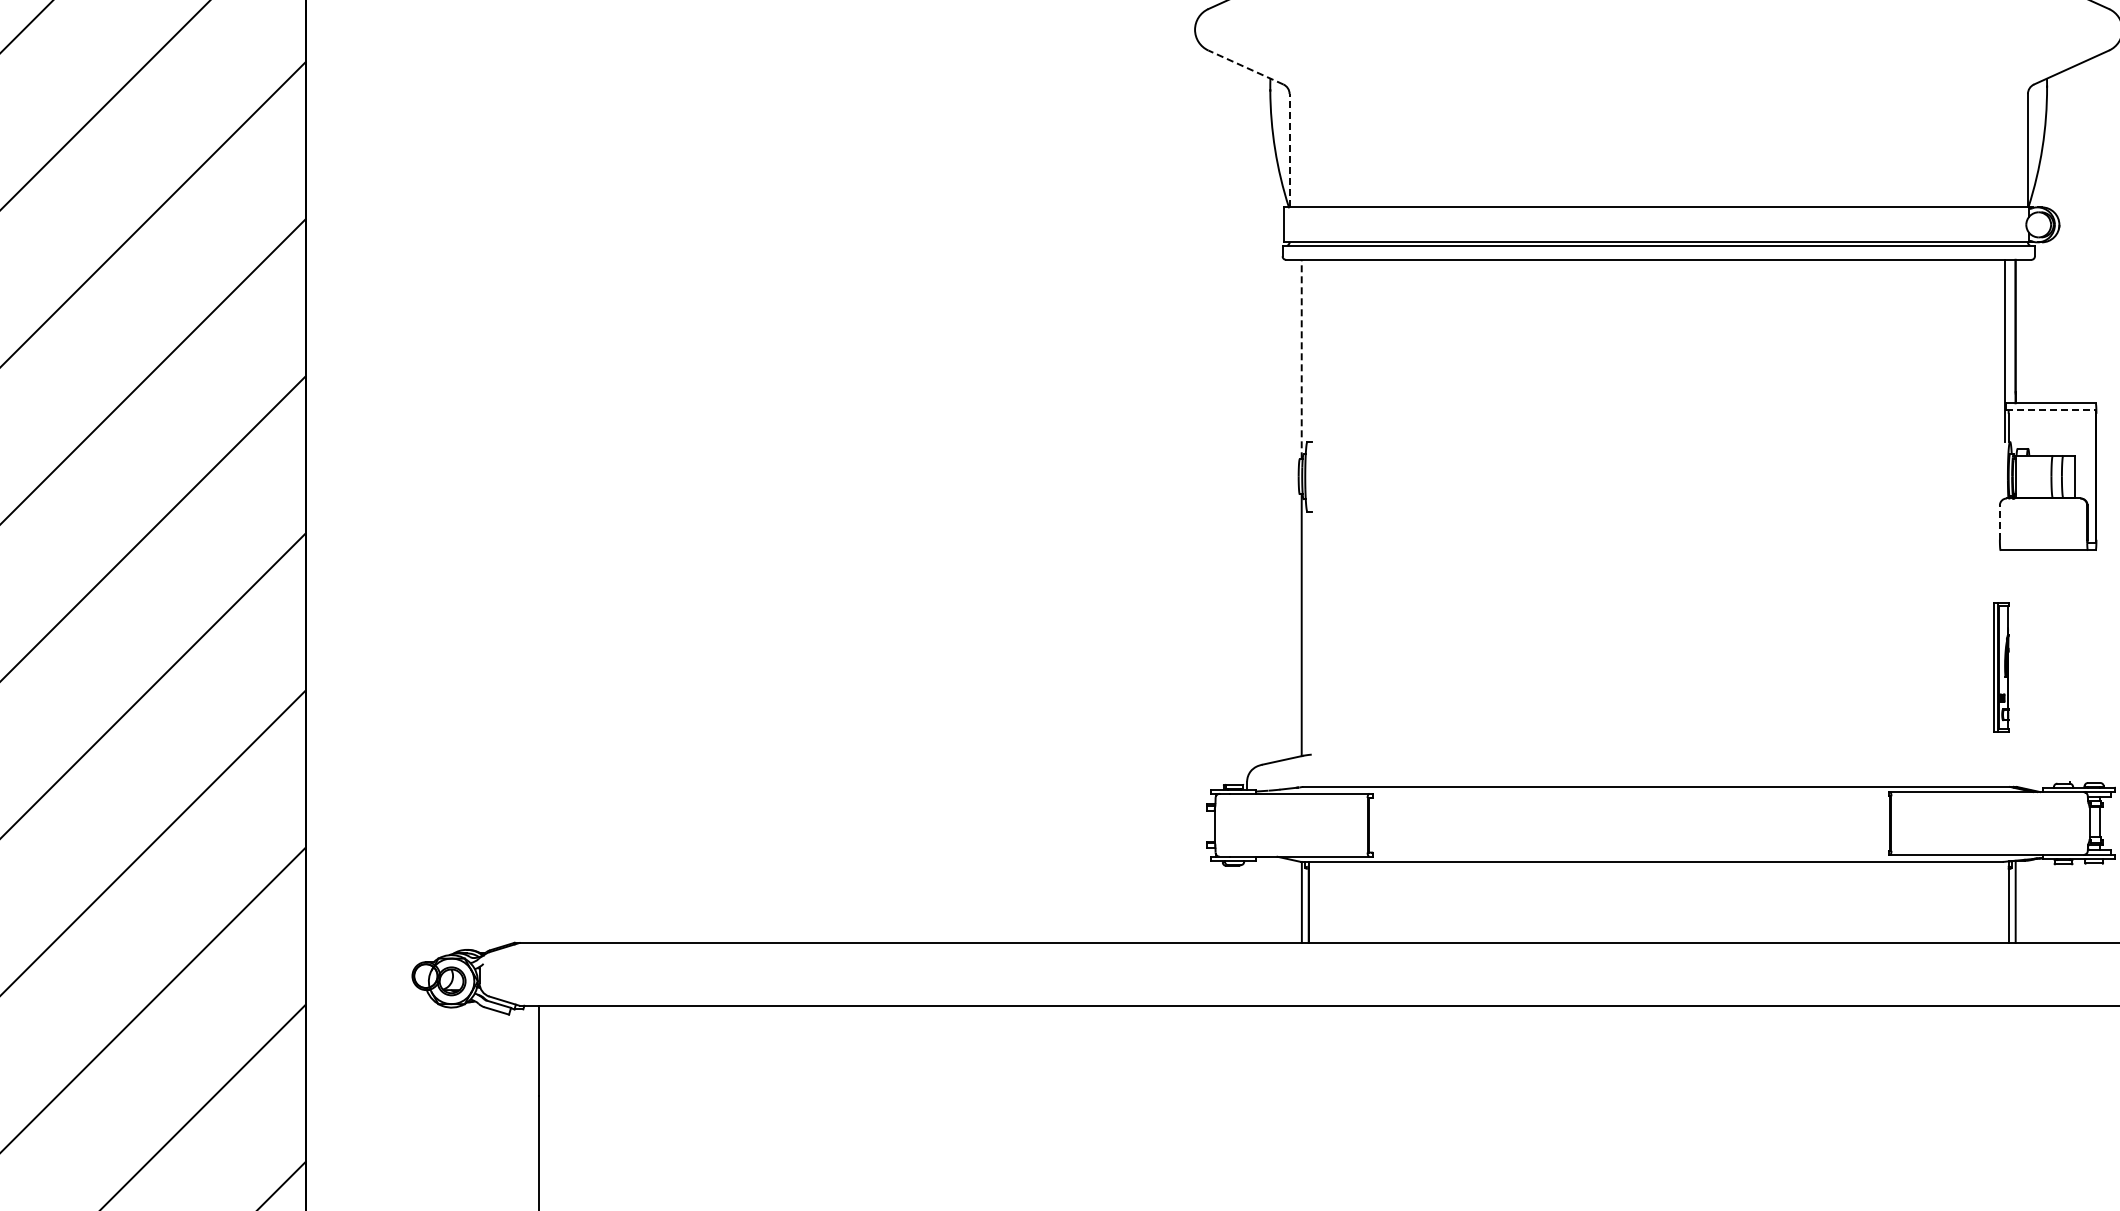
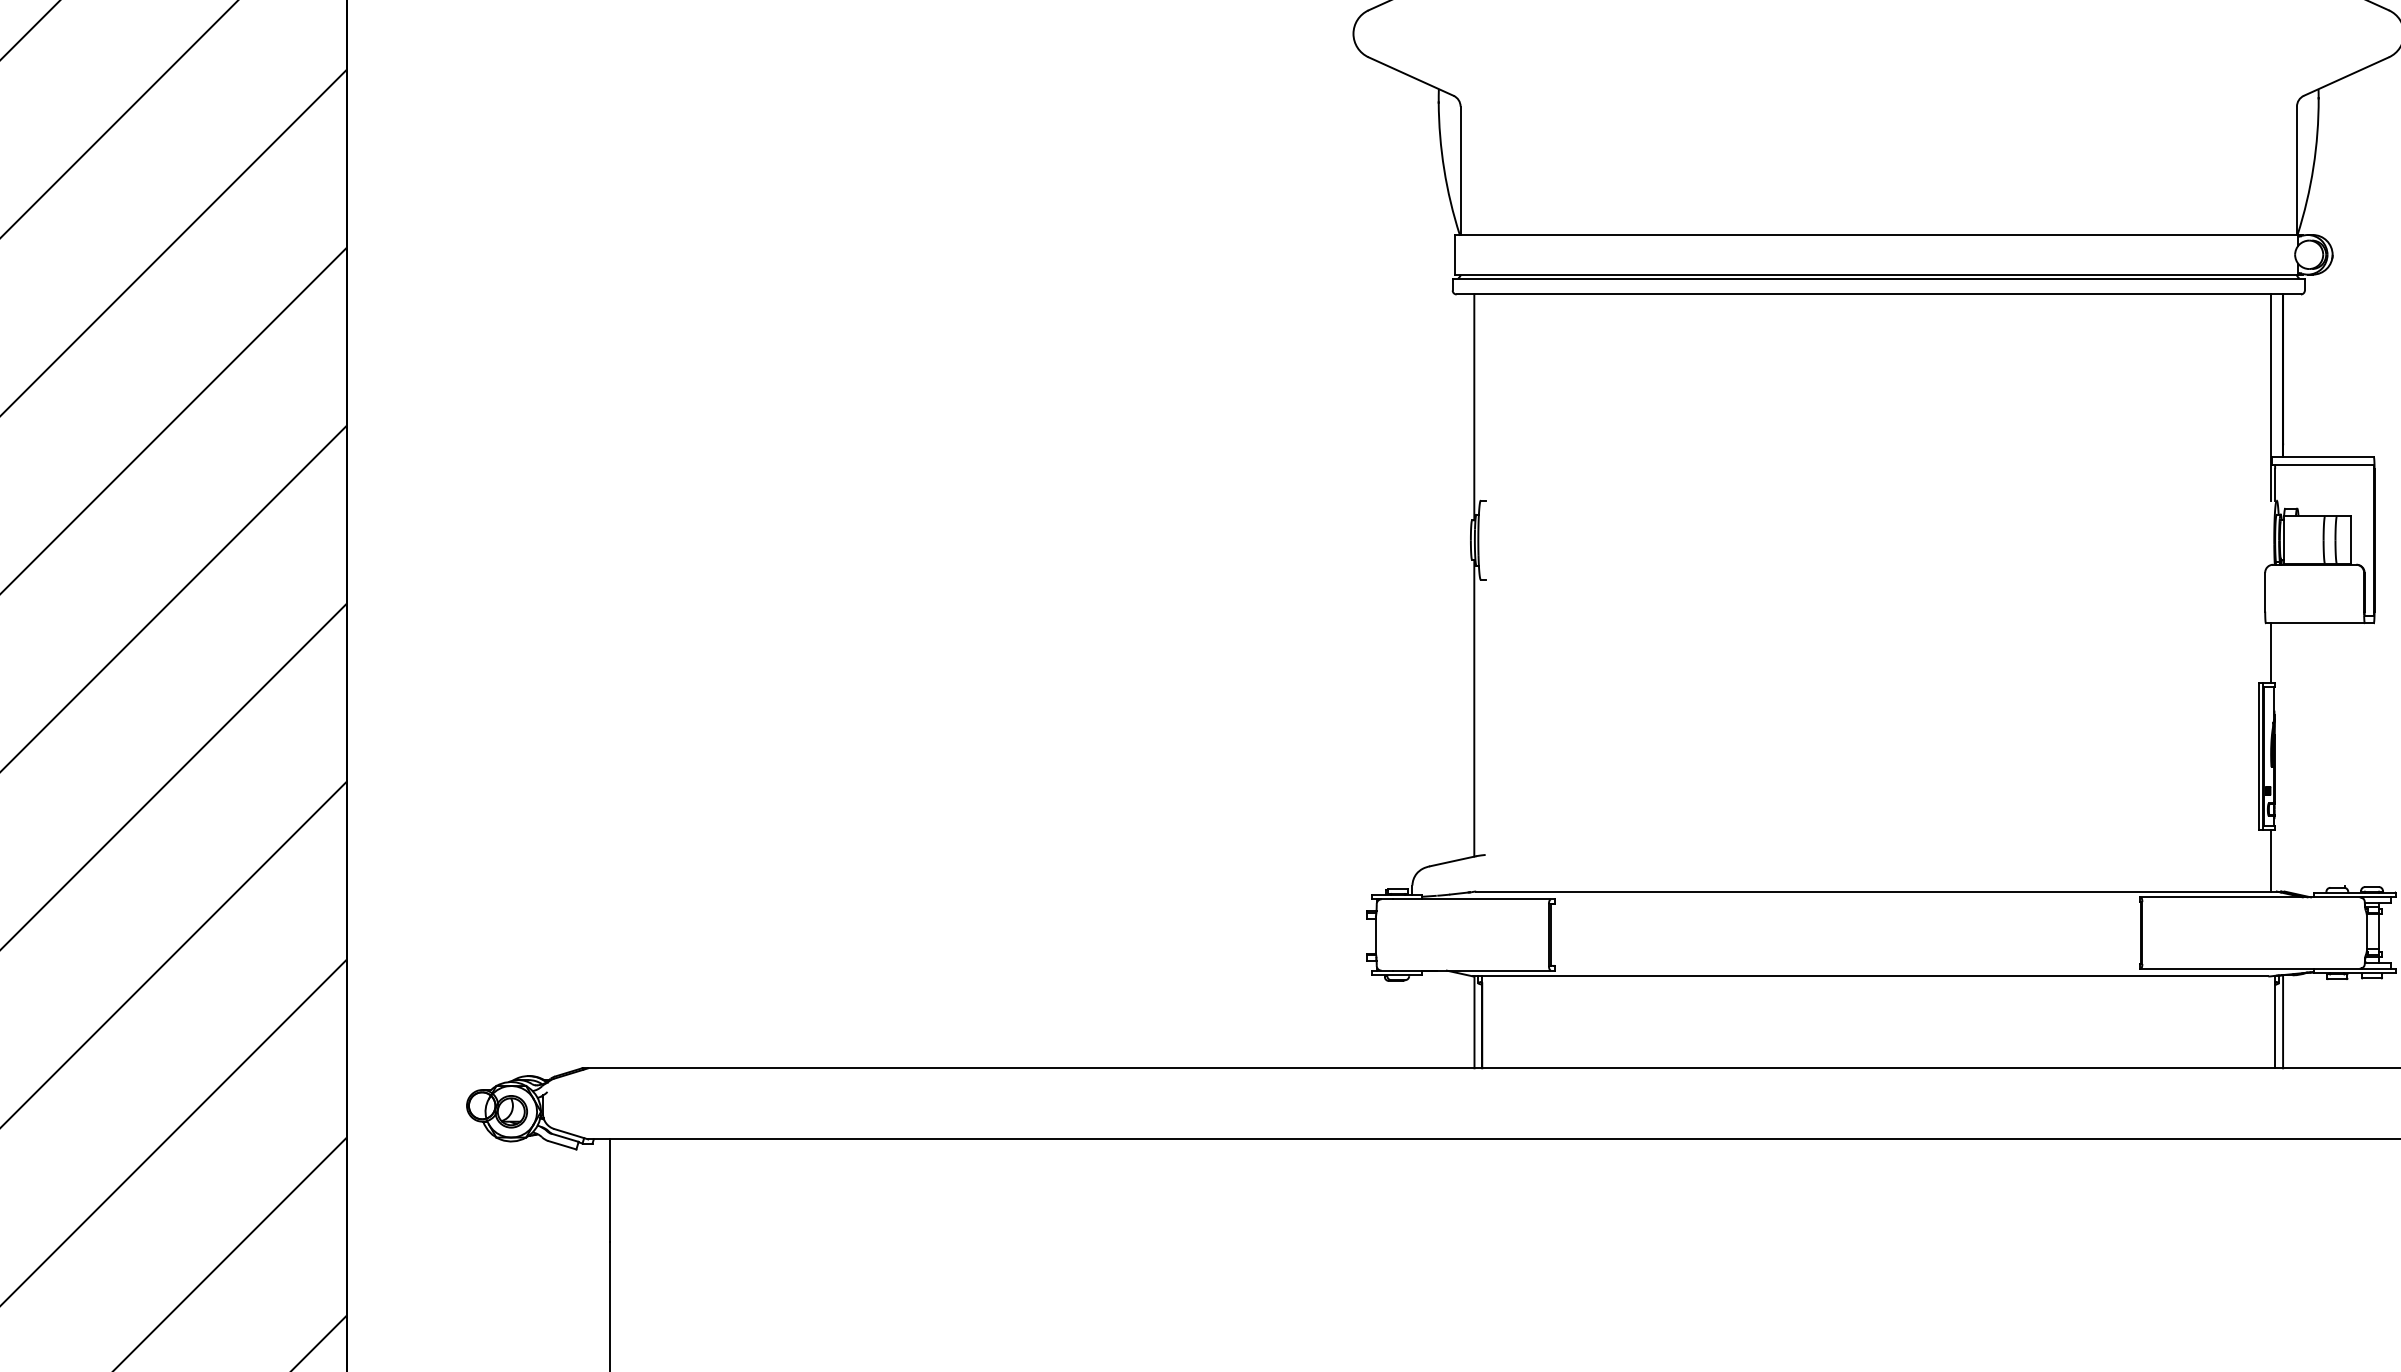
line: (1245, 67) -> (1410, 76), dashed -> solid
line: (1289, 150) -> (1460, 170), dashed -> solid
line: (1301, 359) -> (1474, 407), dashed -> solid
line: (2051, 410) -> (2323, 465), dashed -> solid
line: (1999, 522) -> (2264, 591), dashed -> solid
line: (2005, 576) -> (2271, 653), added
line: (2005, 759) -> (2271, 860), added

